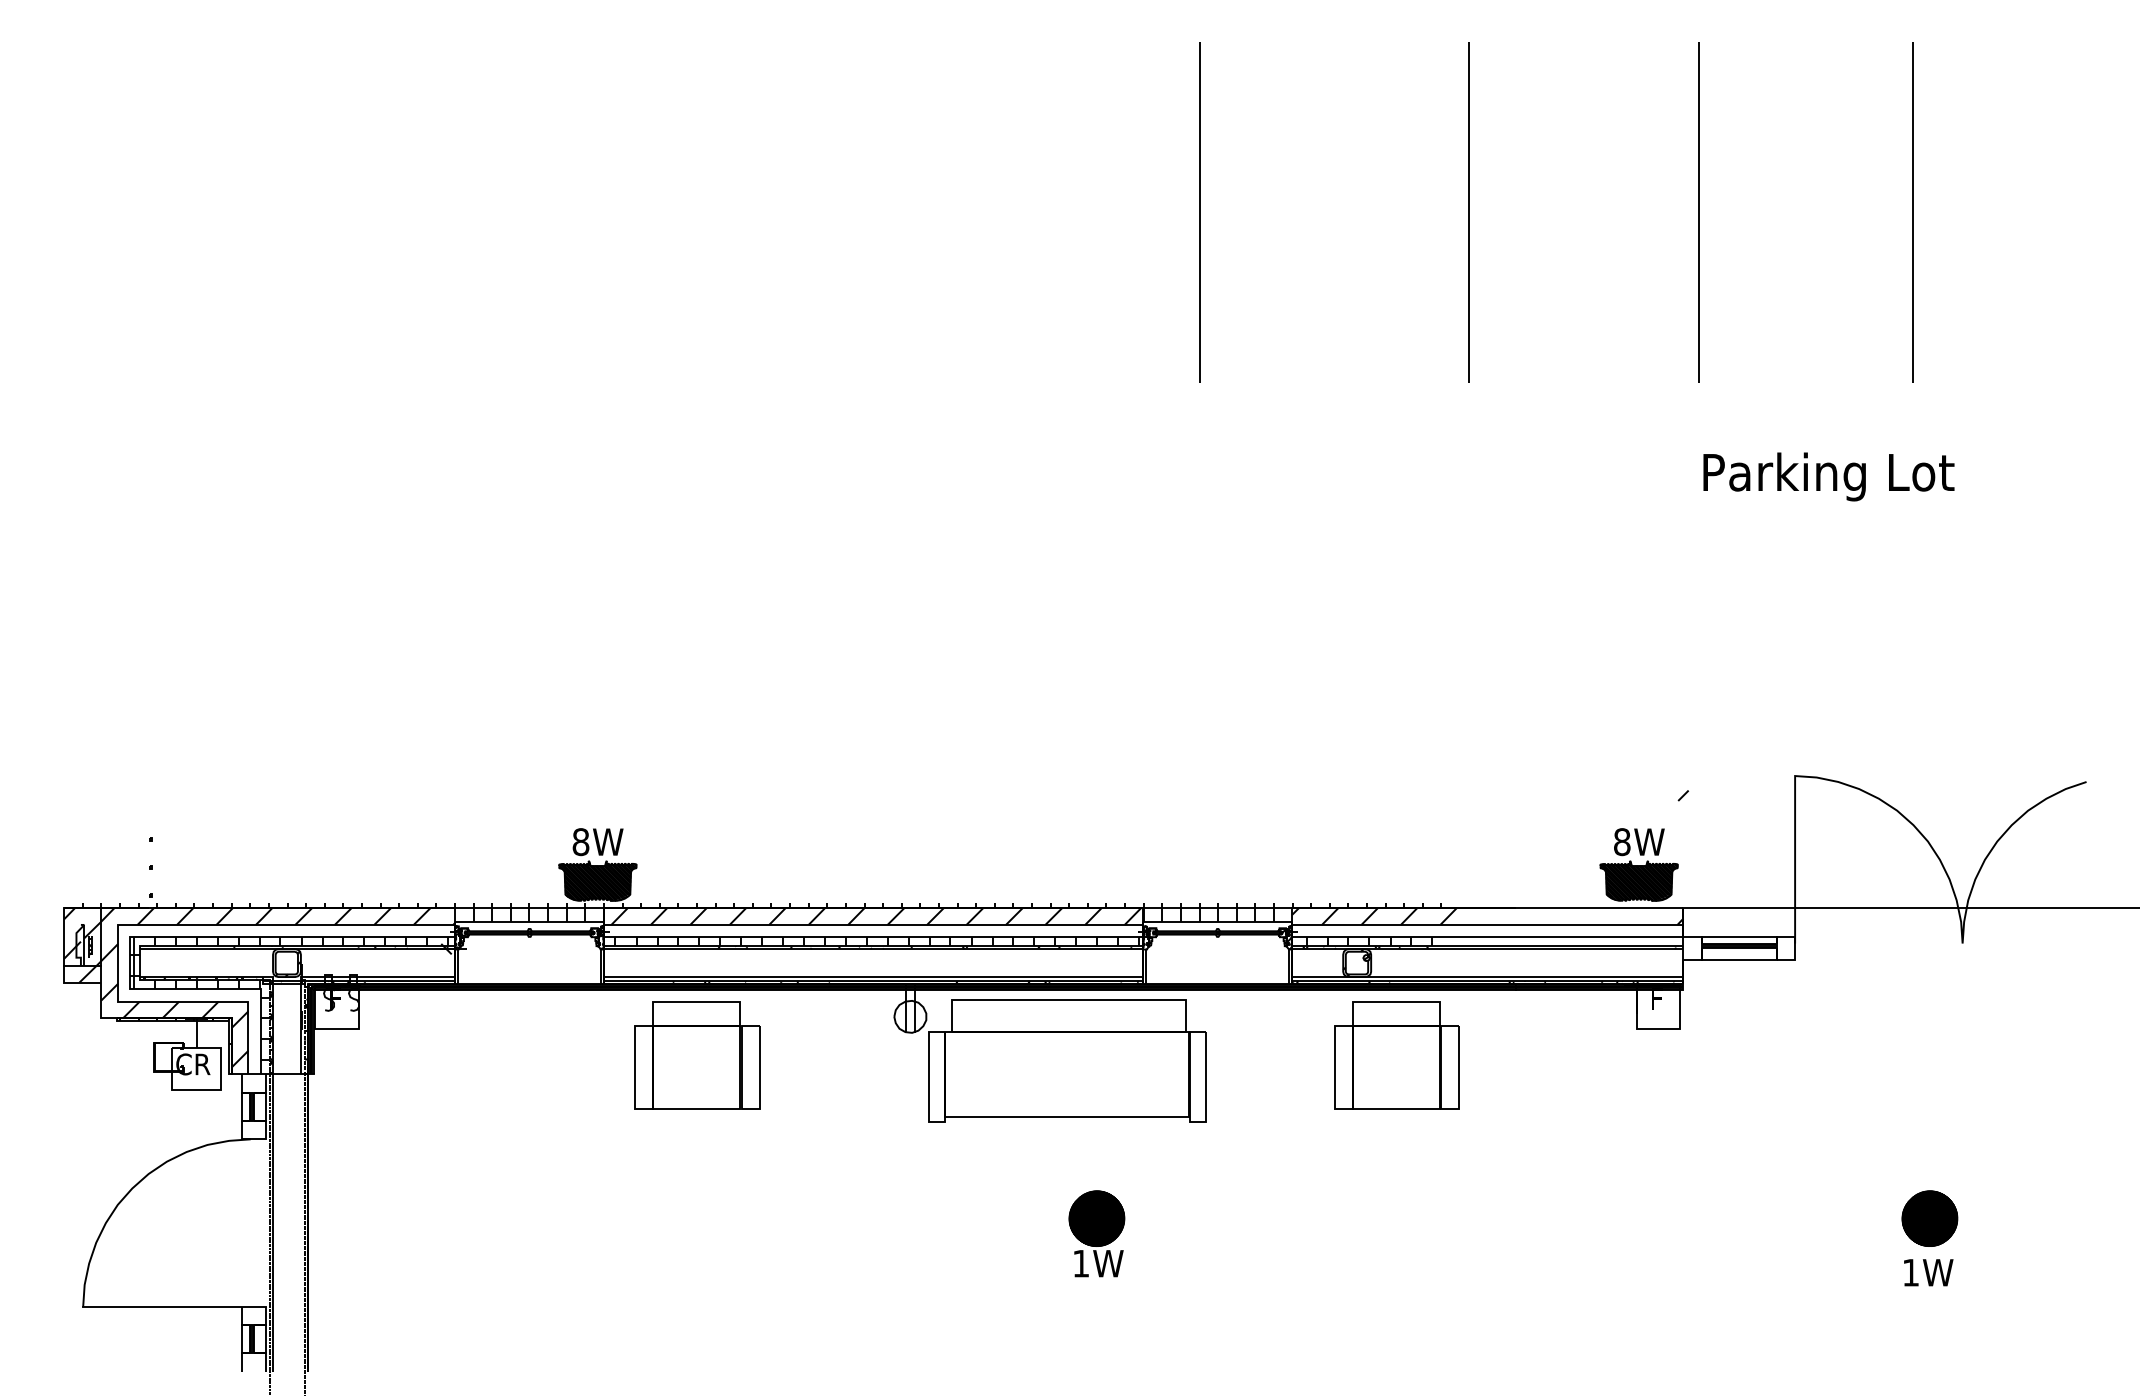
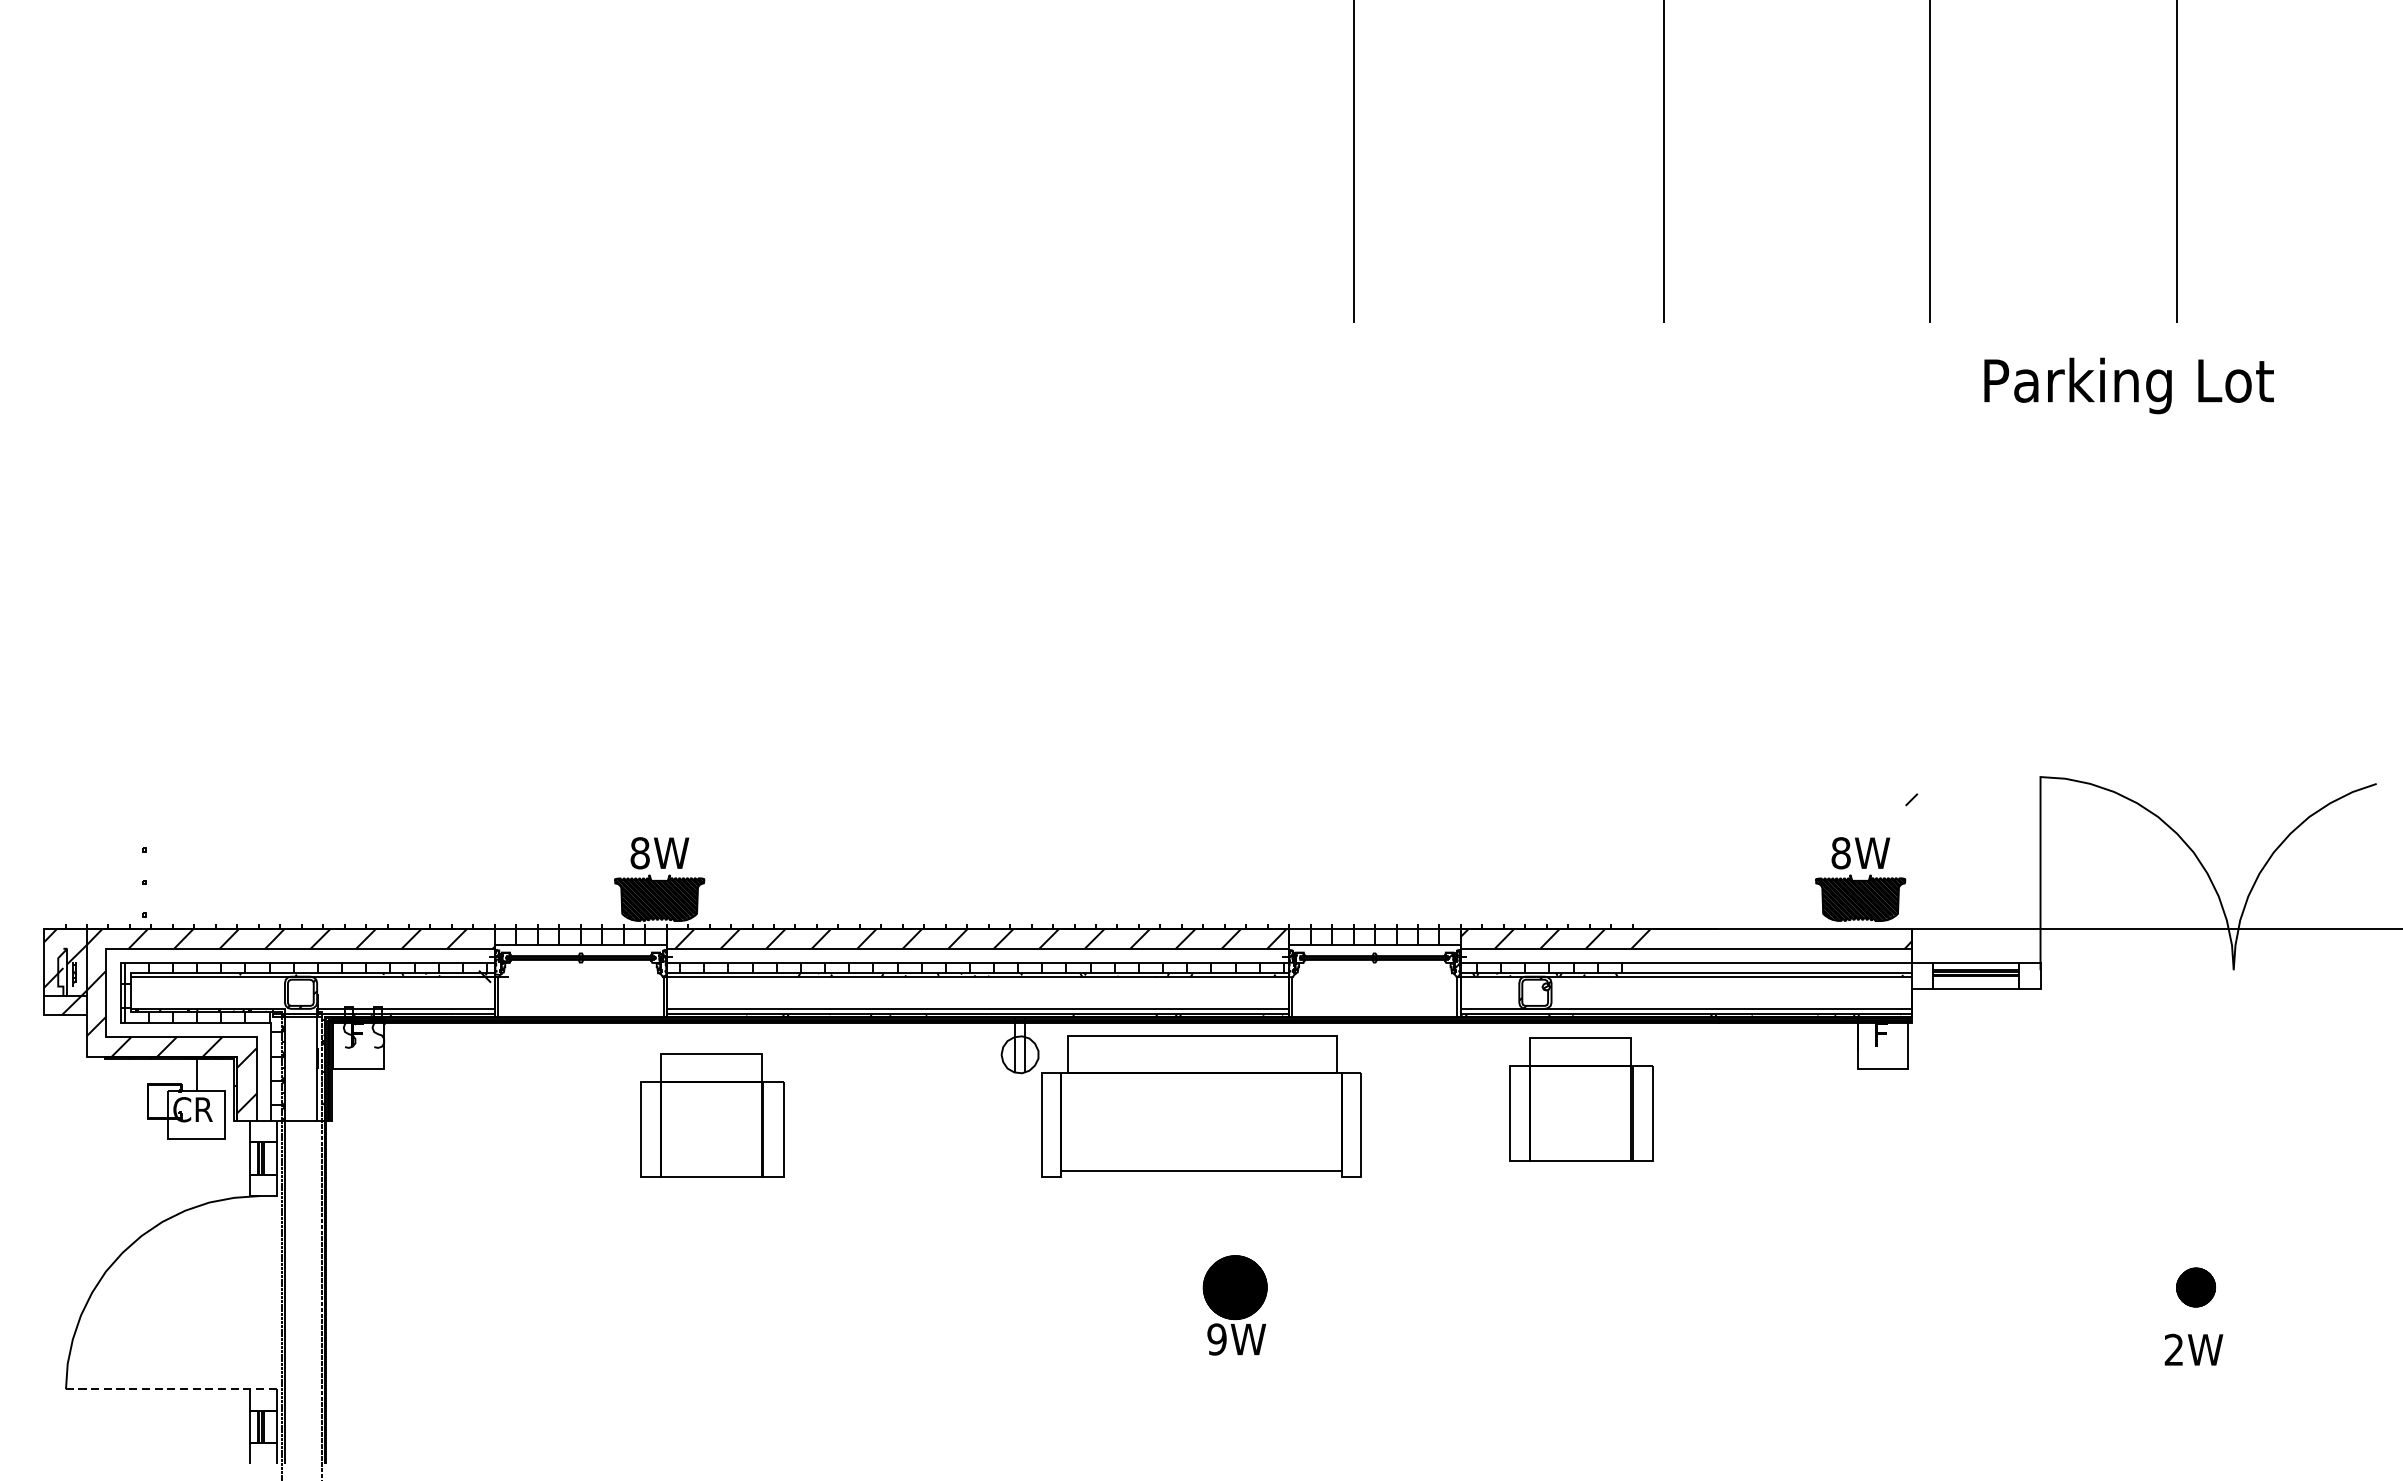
text: (1828, 476) -> (2128, 385), moved
part: (697, 1055) -> (712, 1115), moved
part: (1929, 1218) -> (2195, 1287), size x0.6
text: (1080, 1263) -> (1216, 1339), 1W -> 9W
text: (1910, 1272) -> (2173, 1349), 1W -> 2W
line: (174, 1306) -> (171, 1388), solid -> dashed

